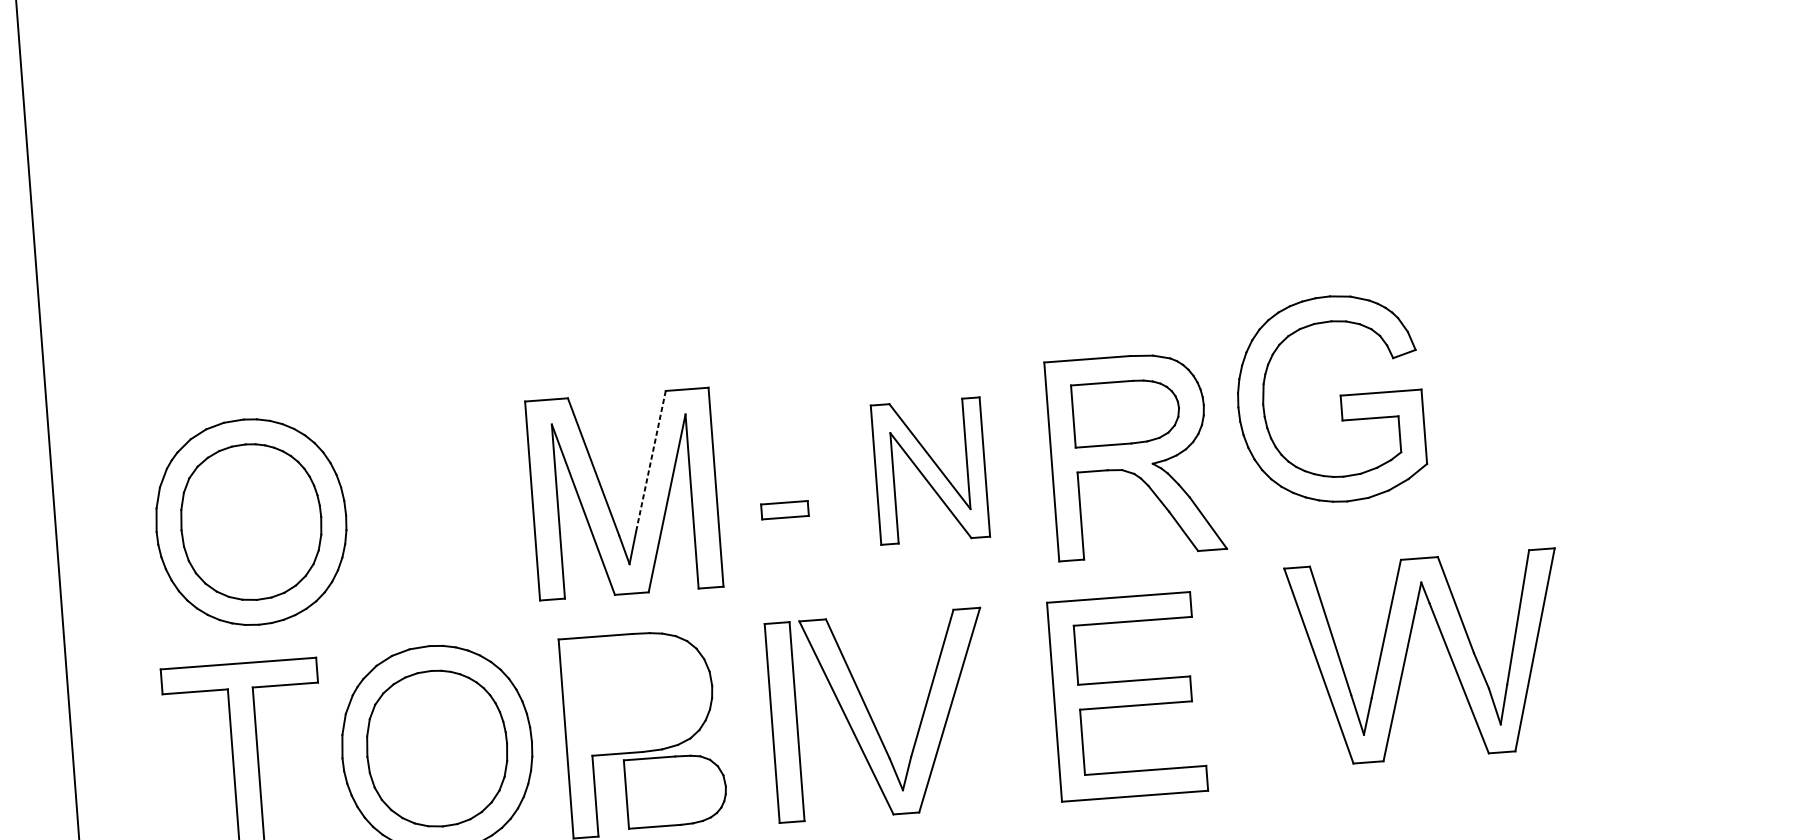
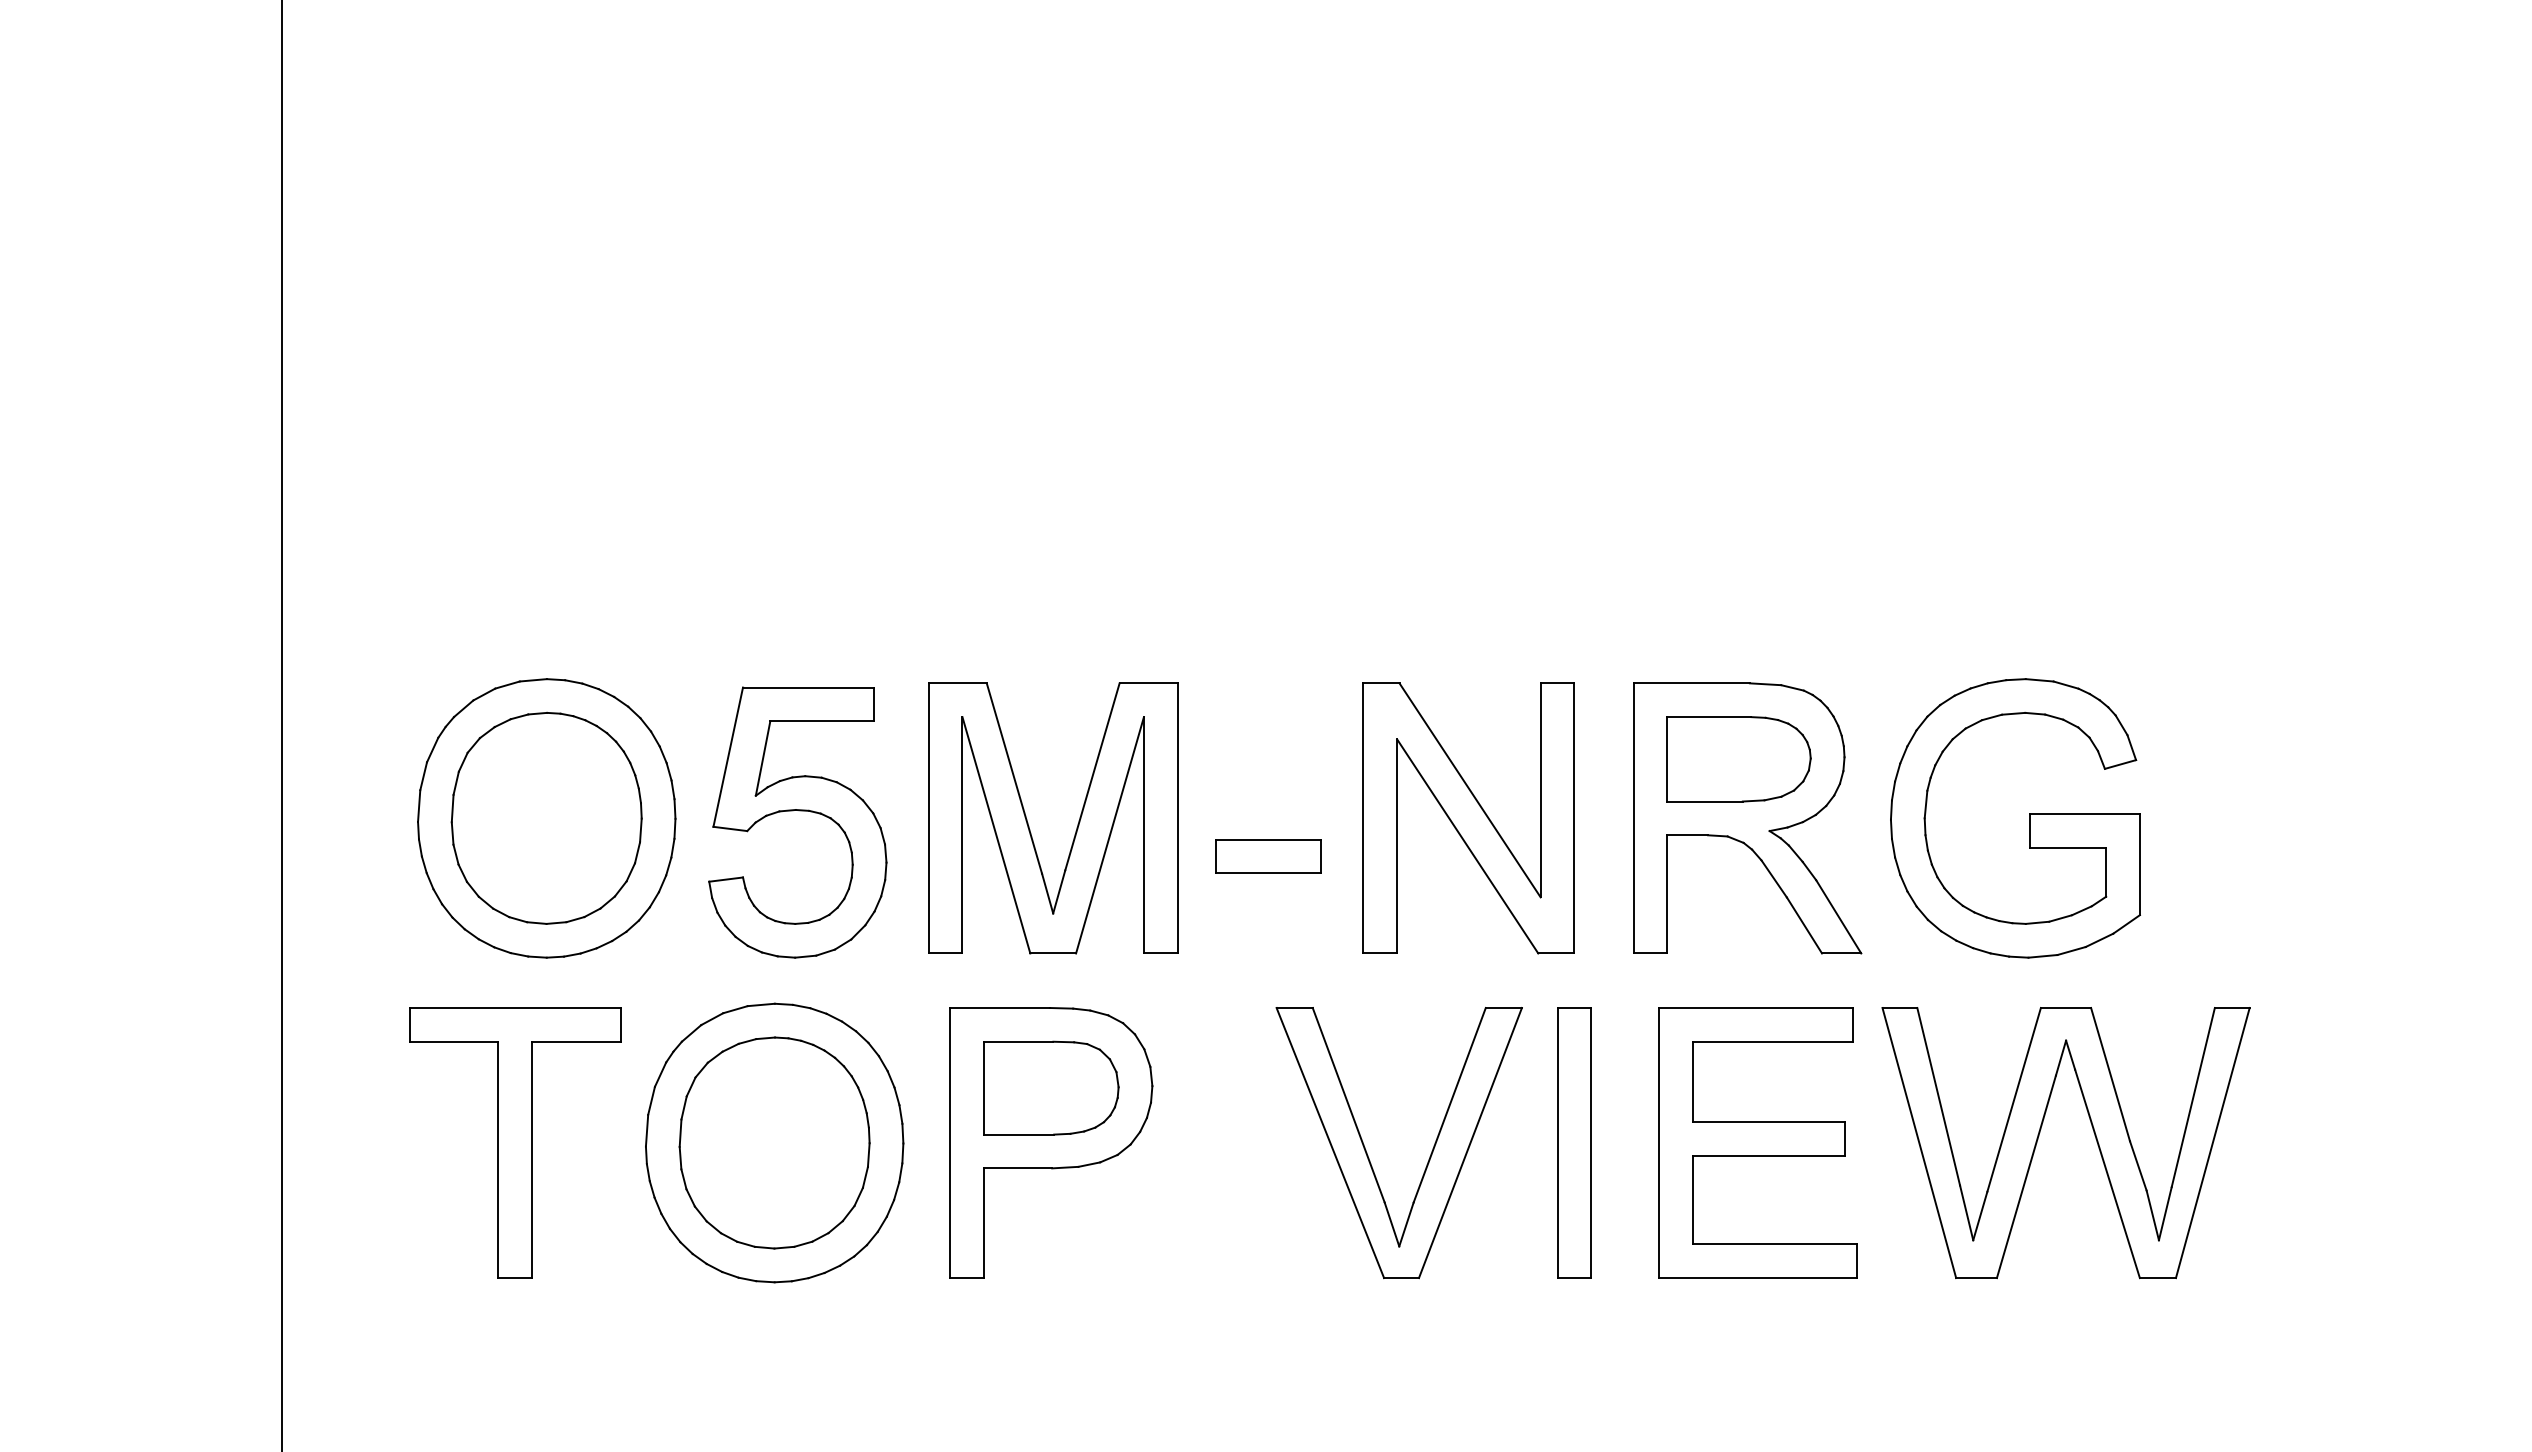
part: (1340, 398) -> (2029, 818), moved
line: (651, 461) -> (1092, 777), dashed -> solid
part: (930, 471) -> (1468, 818), size x1.43
part: (437, 503) -> (799, 811), added
part: (785, 510) -> (1268, 856), size x1.67
part: (1407, 654) -> (2039, 1136), moved
part: (1127, 696) -> (1757, 1142), moved
part: (784, 722) -> (1574, 1142), moved
part: (676, 790) -> (1051, 1087), moved

